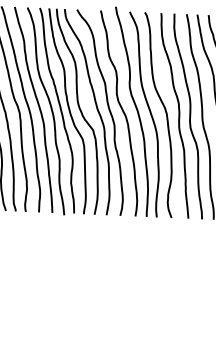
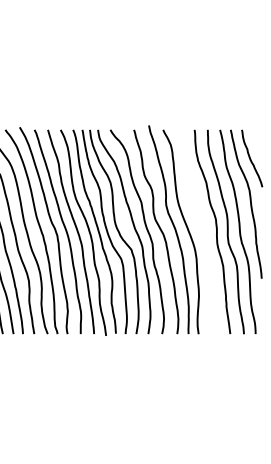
curve: (165, 111) -> (202, 228), removed

